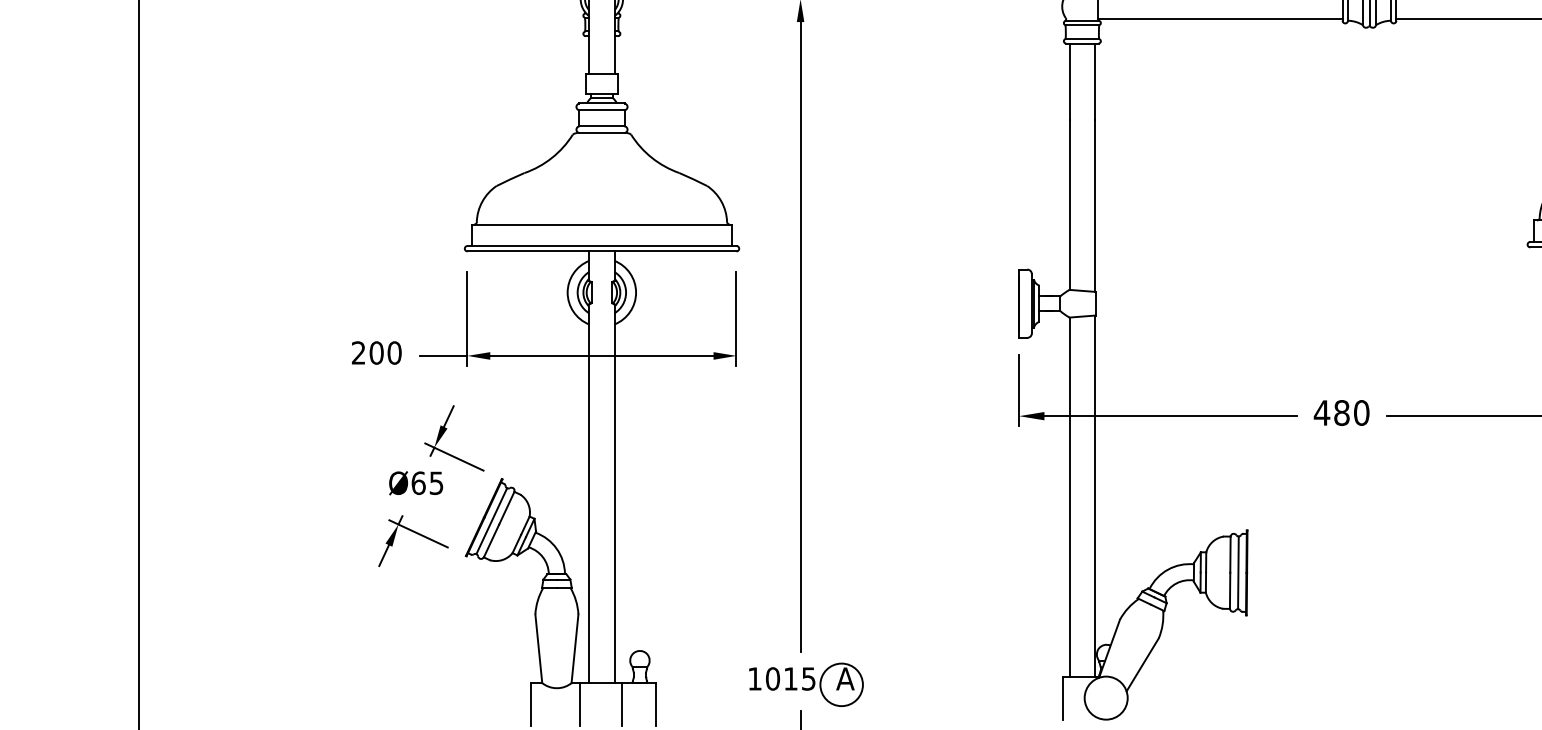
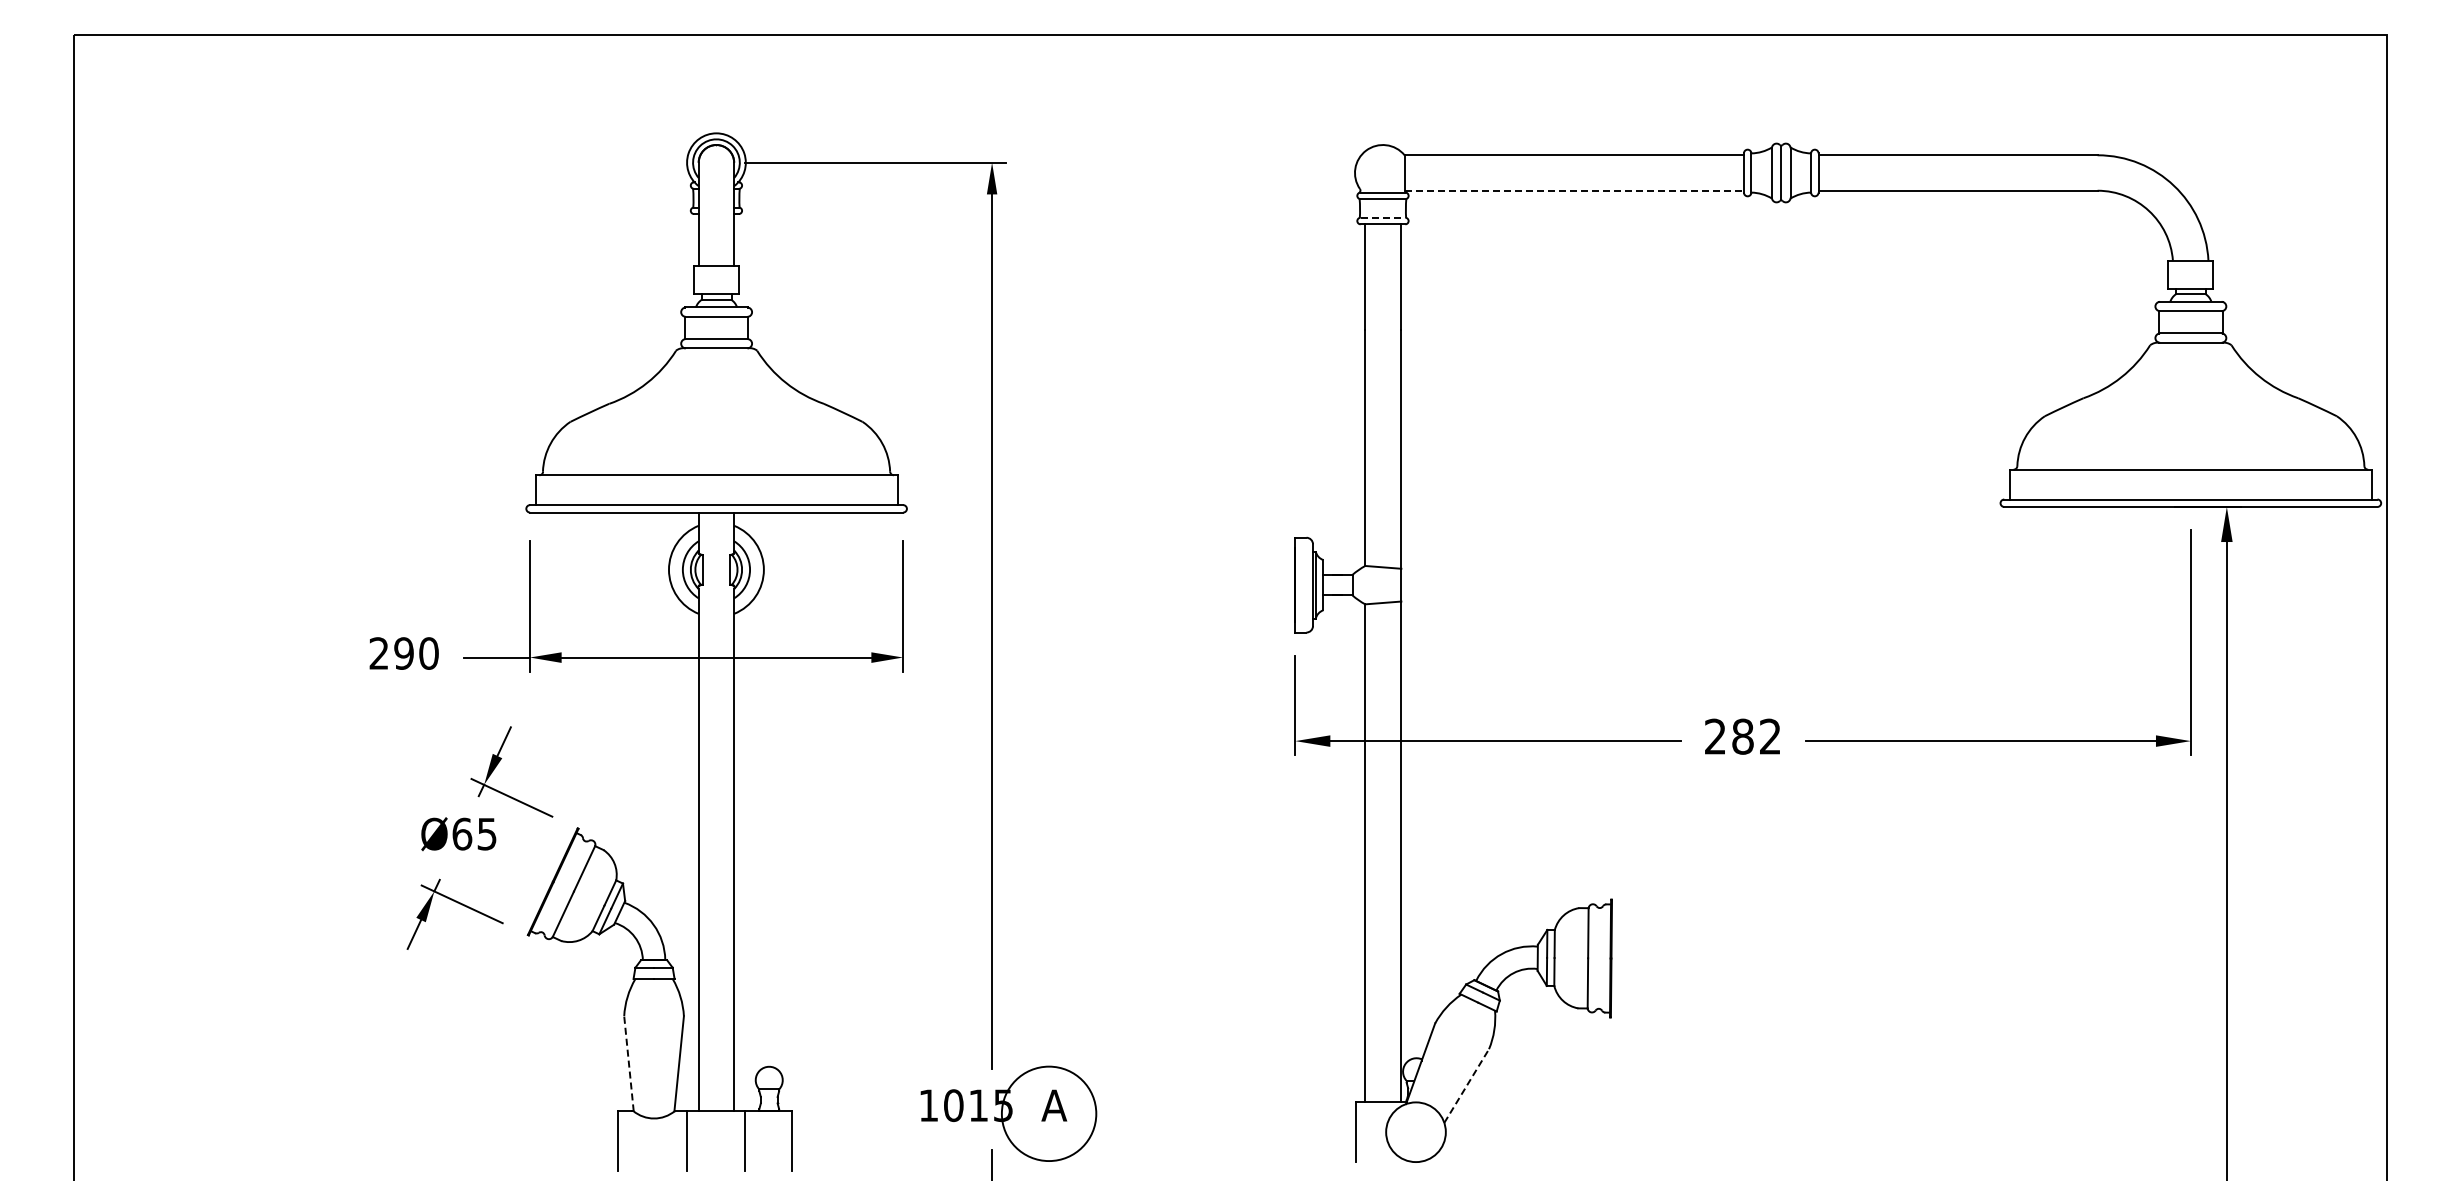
line: (1220, 19) -> (1574, 190), solid -> dashed
line: (1082, 38) -> (1383, 217), solid -> dashed
text: (376, 353) -> (403, 653), 200 -> 290
text: (1341, 412) -> (1742, 736), 480 -> 282
line: (491, 520) -> (563, 886), removed
line: (1237, 572) -> (1598, 958), removed
line: (538, 648) -> (628, 1063), solid -> dashed
line: (1142, 664) -> (1466, 1085), solid -> dashed
circle: (841, 684) -> (1048, 1113), size x1.6

